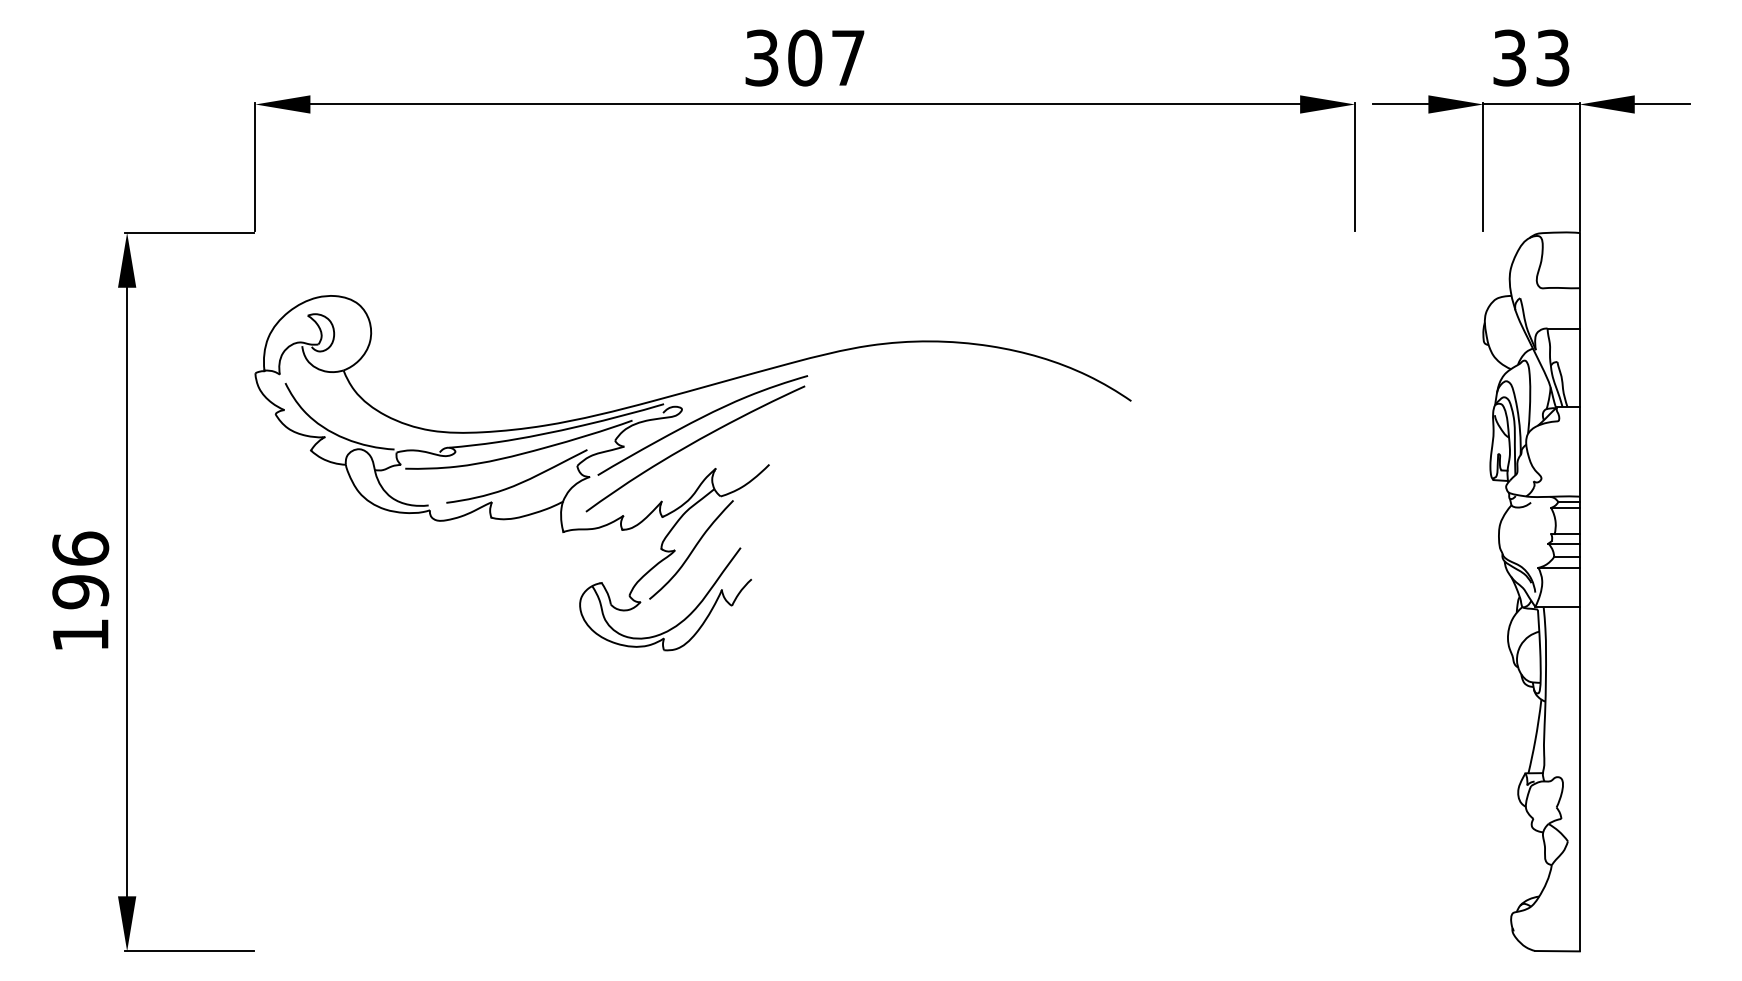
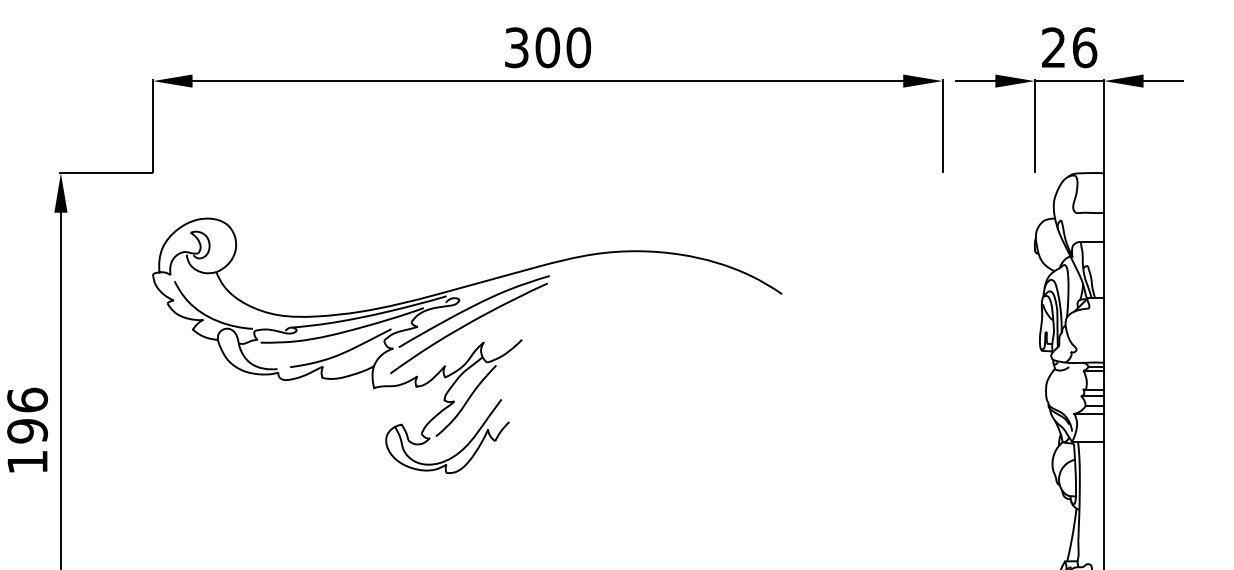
text: (848, 57) -> (578, 47), 307 -> 300
text: (1531, 57) -> (1069, 47), 33 -> 26

